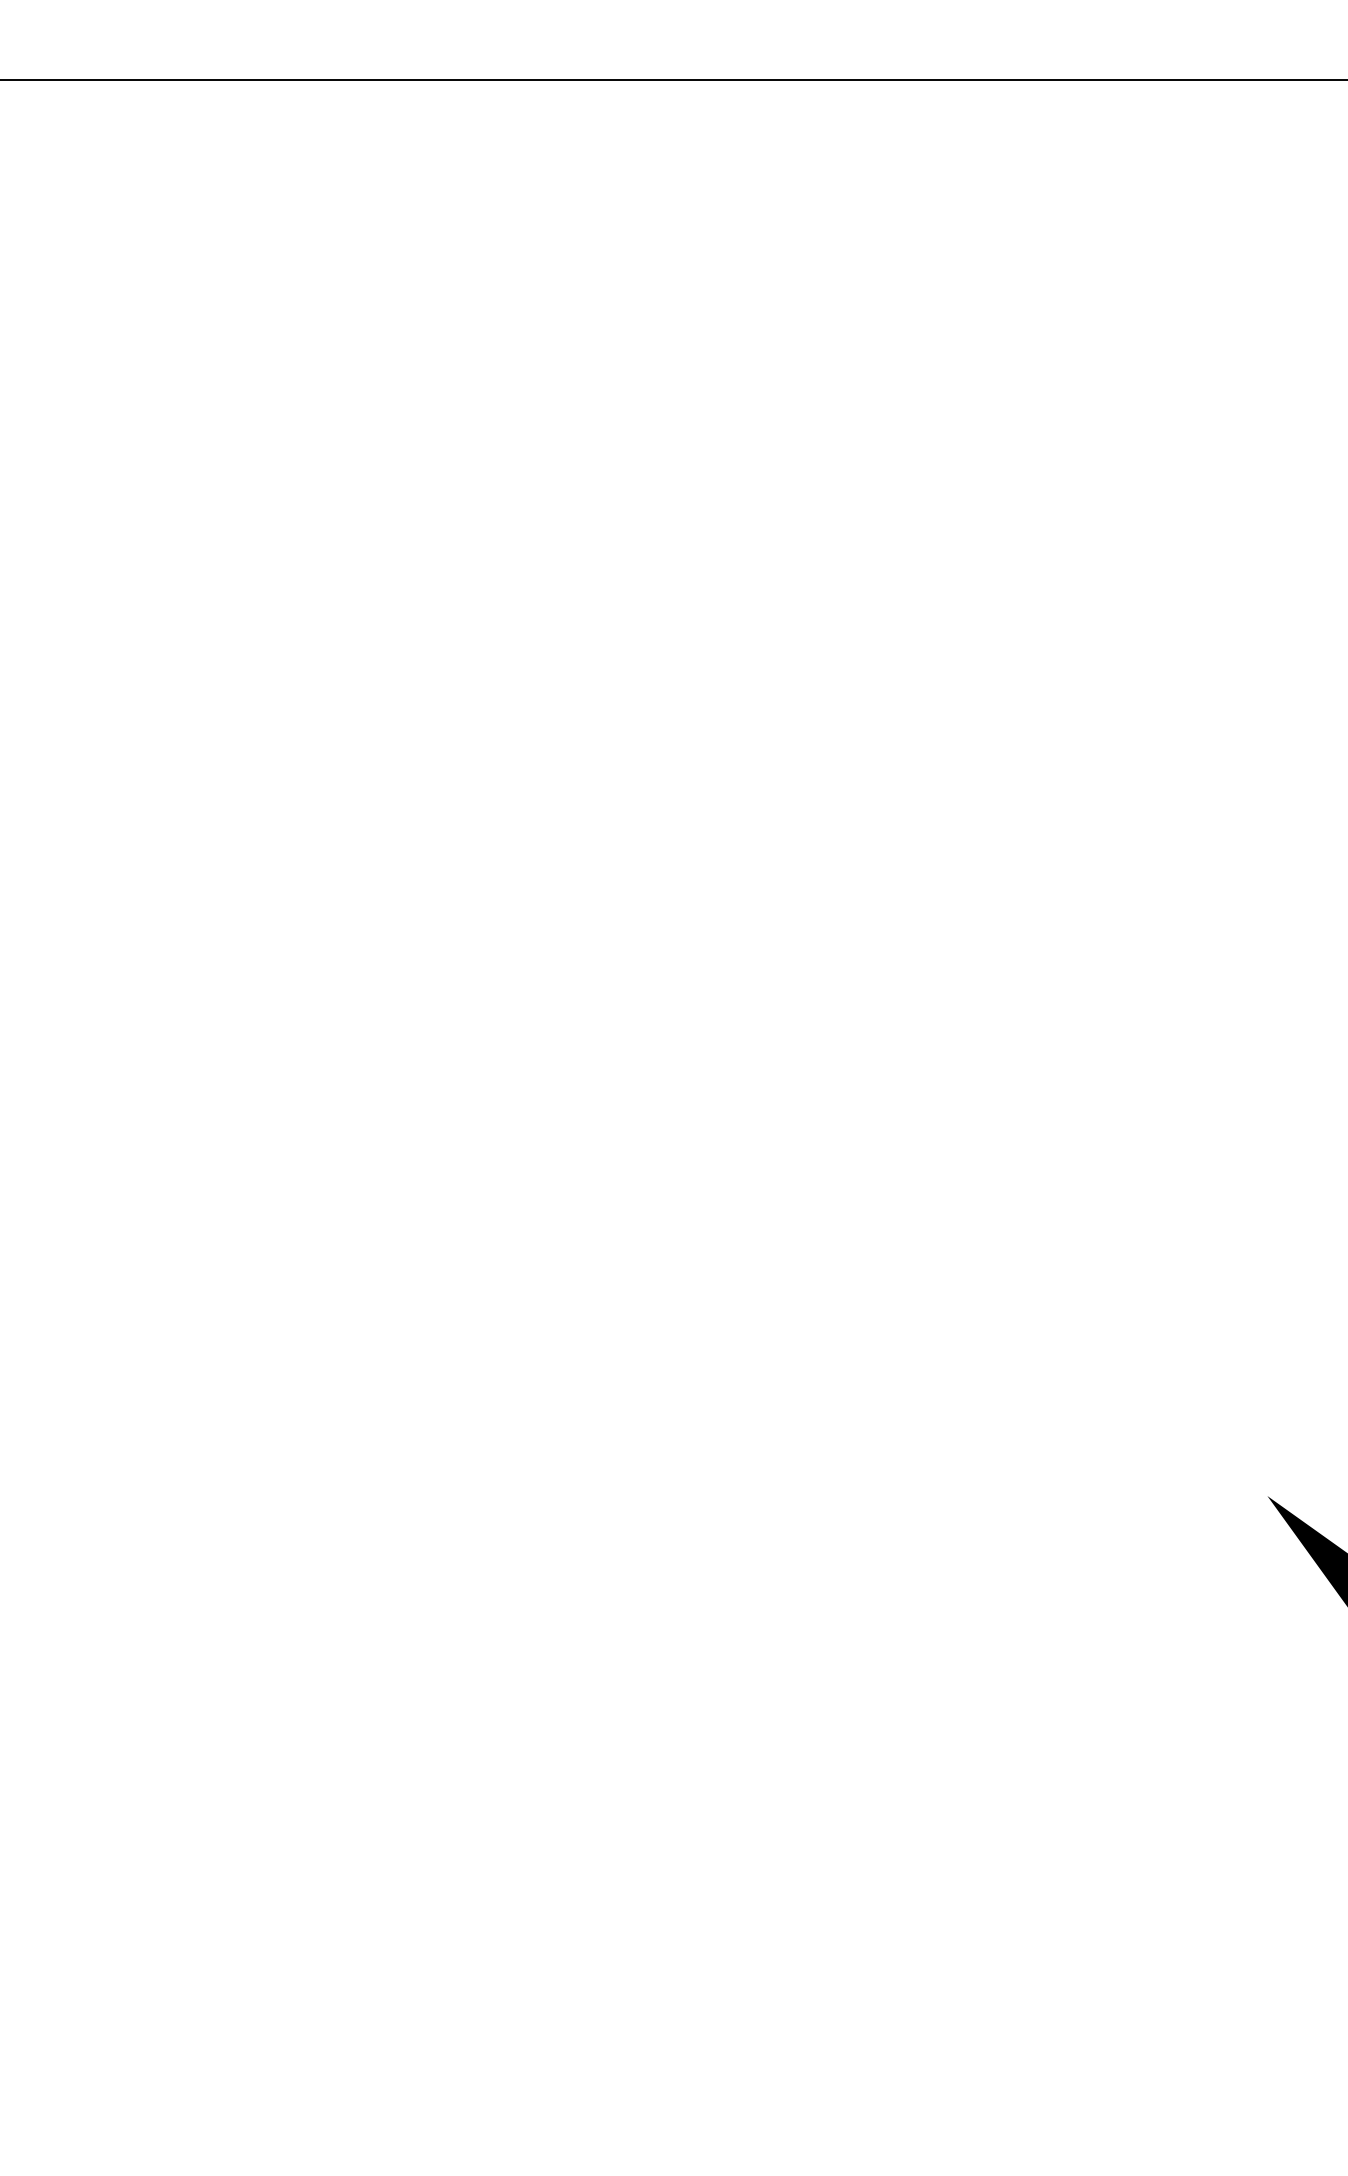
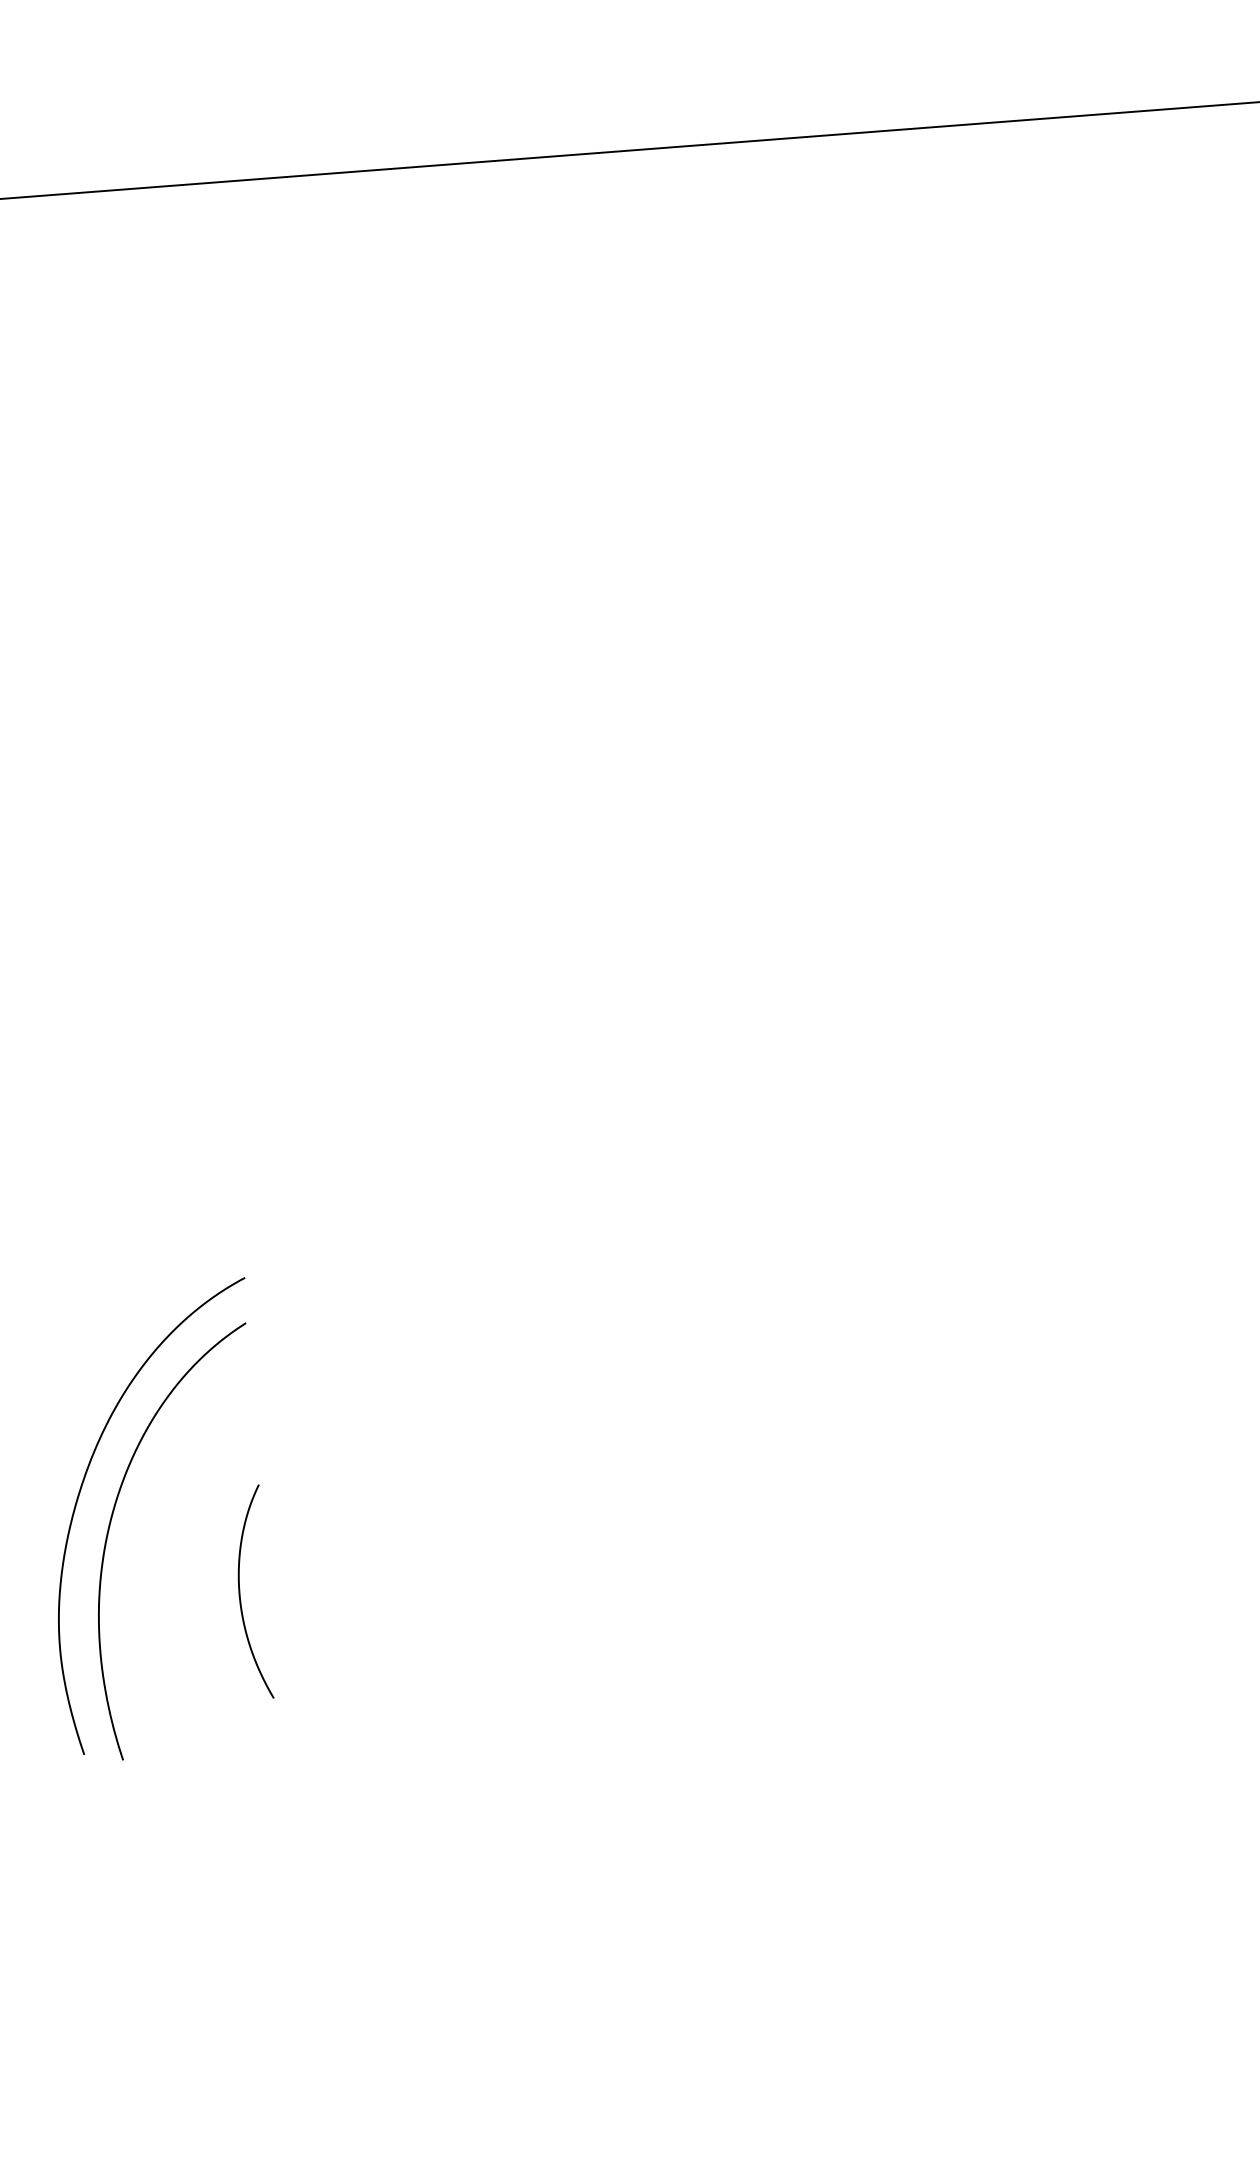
part: (247, 1206) -> (115, 1508), added

